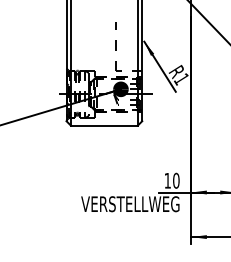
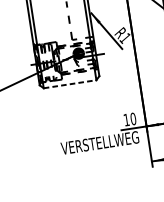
line: (104, 125) -> (70, 84), solid -> dashed

